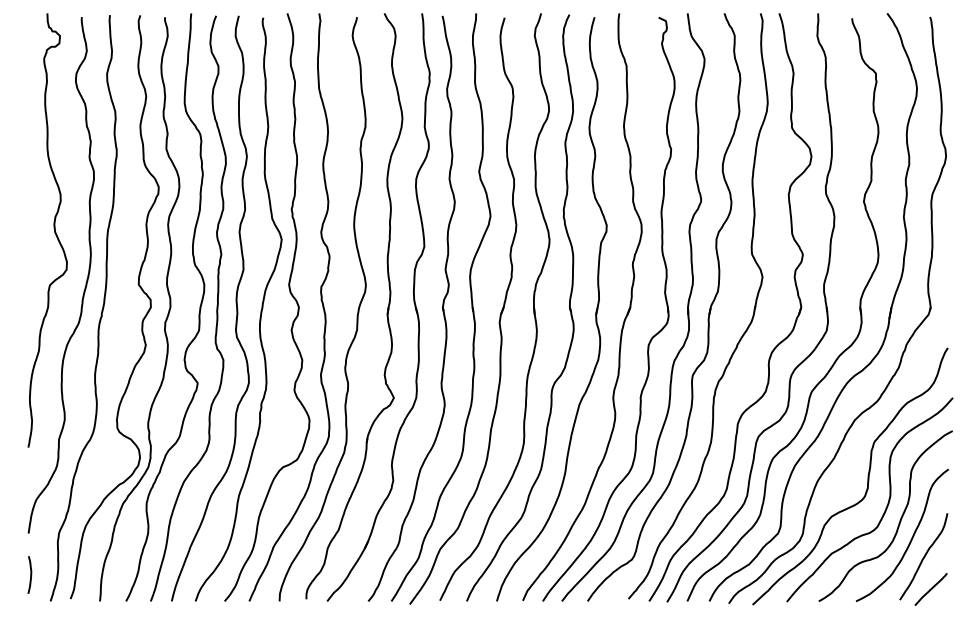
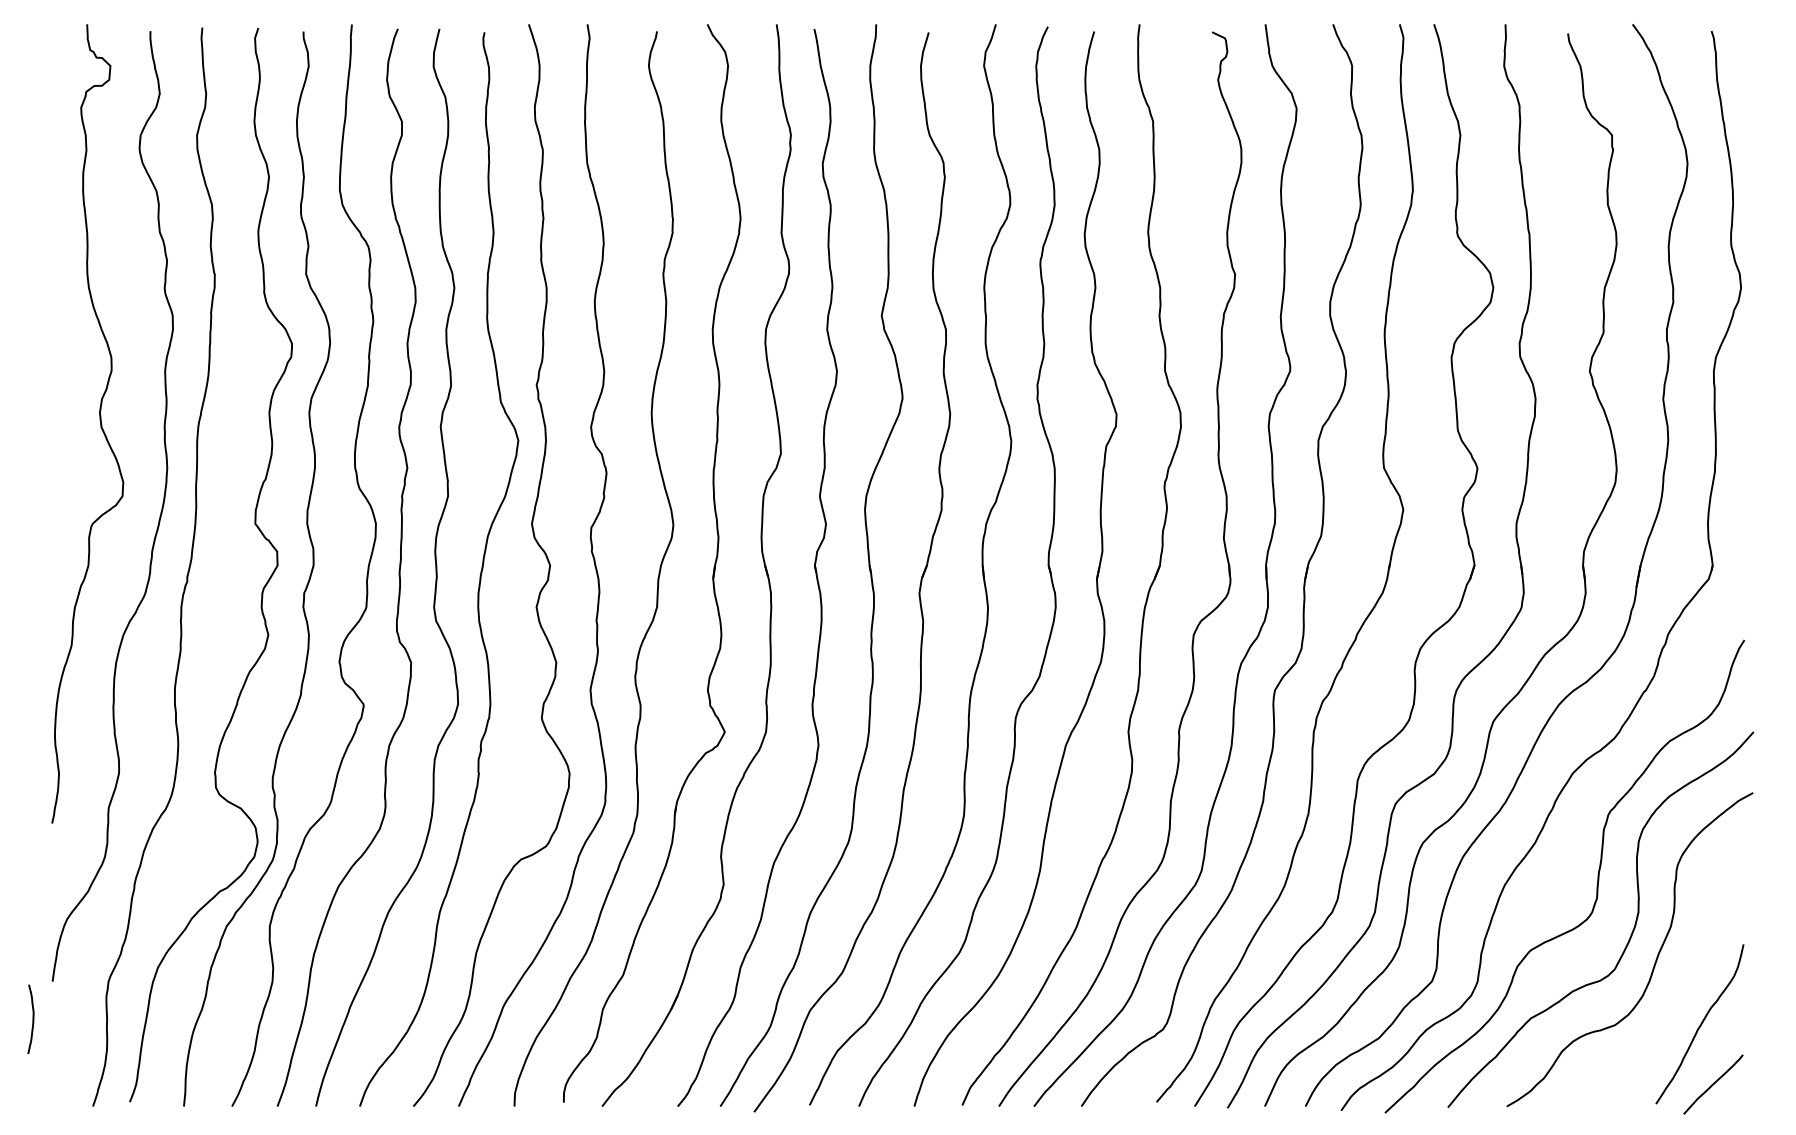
curve: (910, 539) -> (1675, 992), removed
curve: (30, 574) -> (32, 1018), moved

